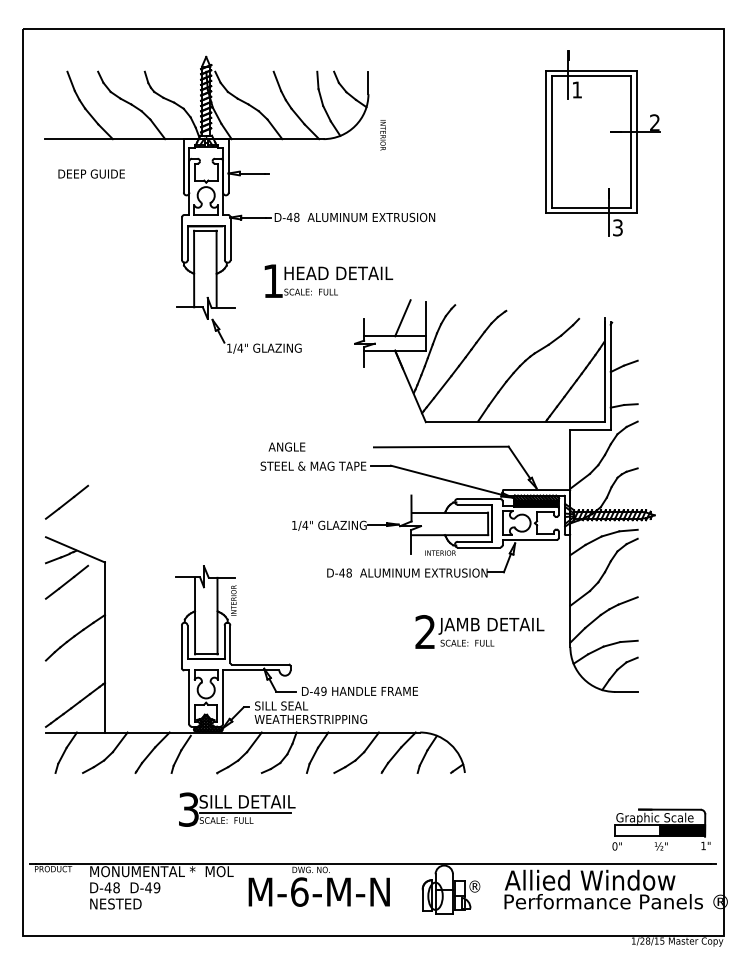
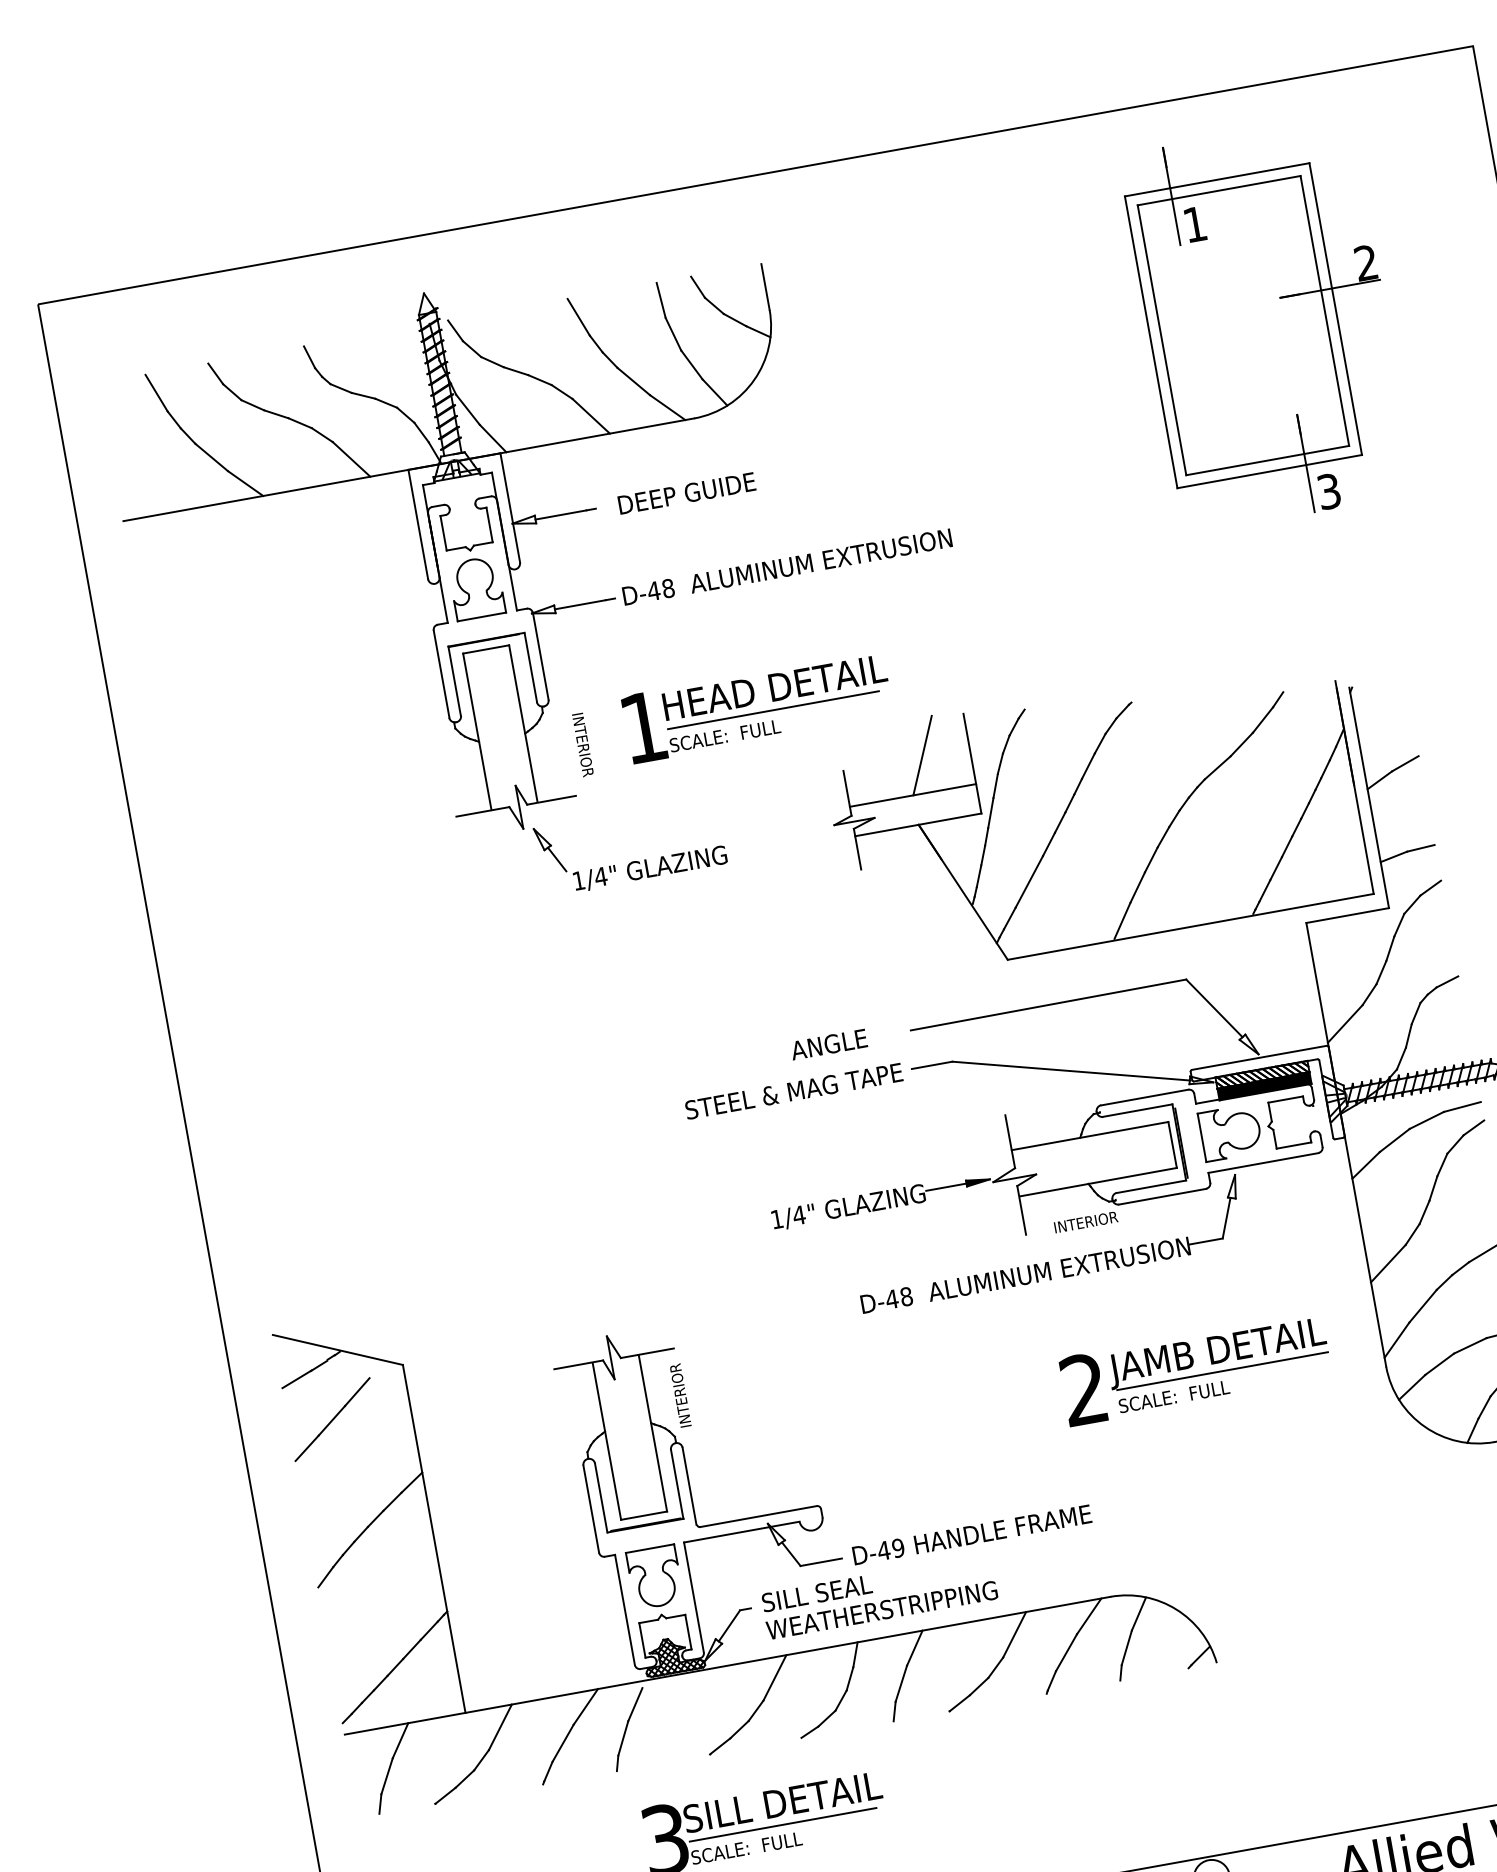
text: (382, 135) -> (581, 745), moved
text: (91, 173) -> (686, 492), moved
line: (335, 284) -> (772, 711), added
text: (286, 446) -> (827, 1043), moved
line: (66, 501) -> (301, 1254), removed
line: (492, 635) -> (1222, 1371), added

